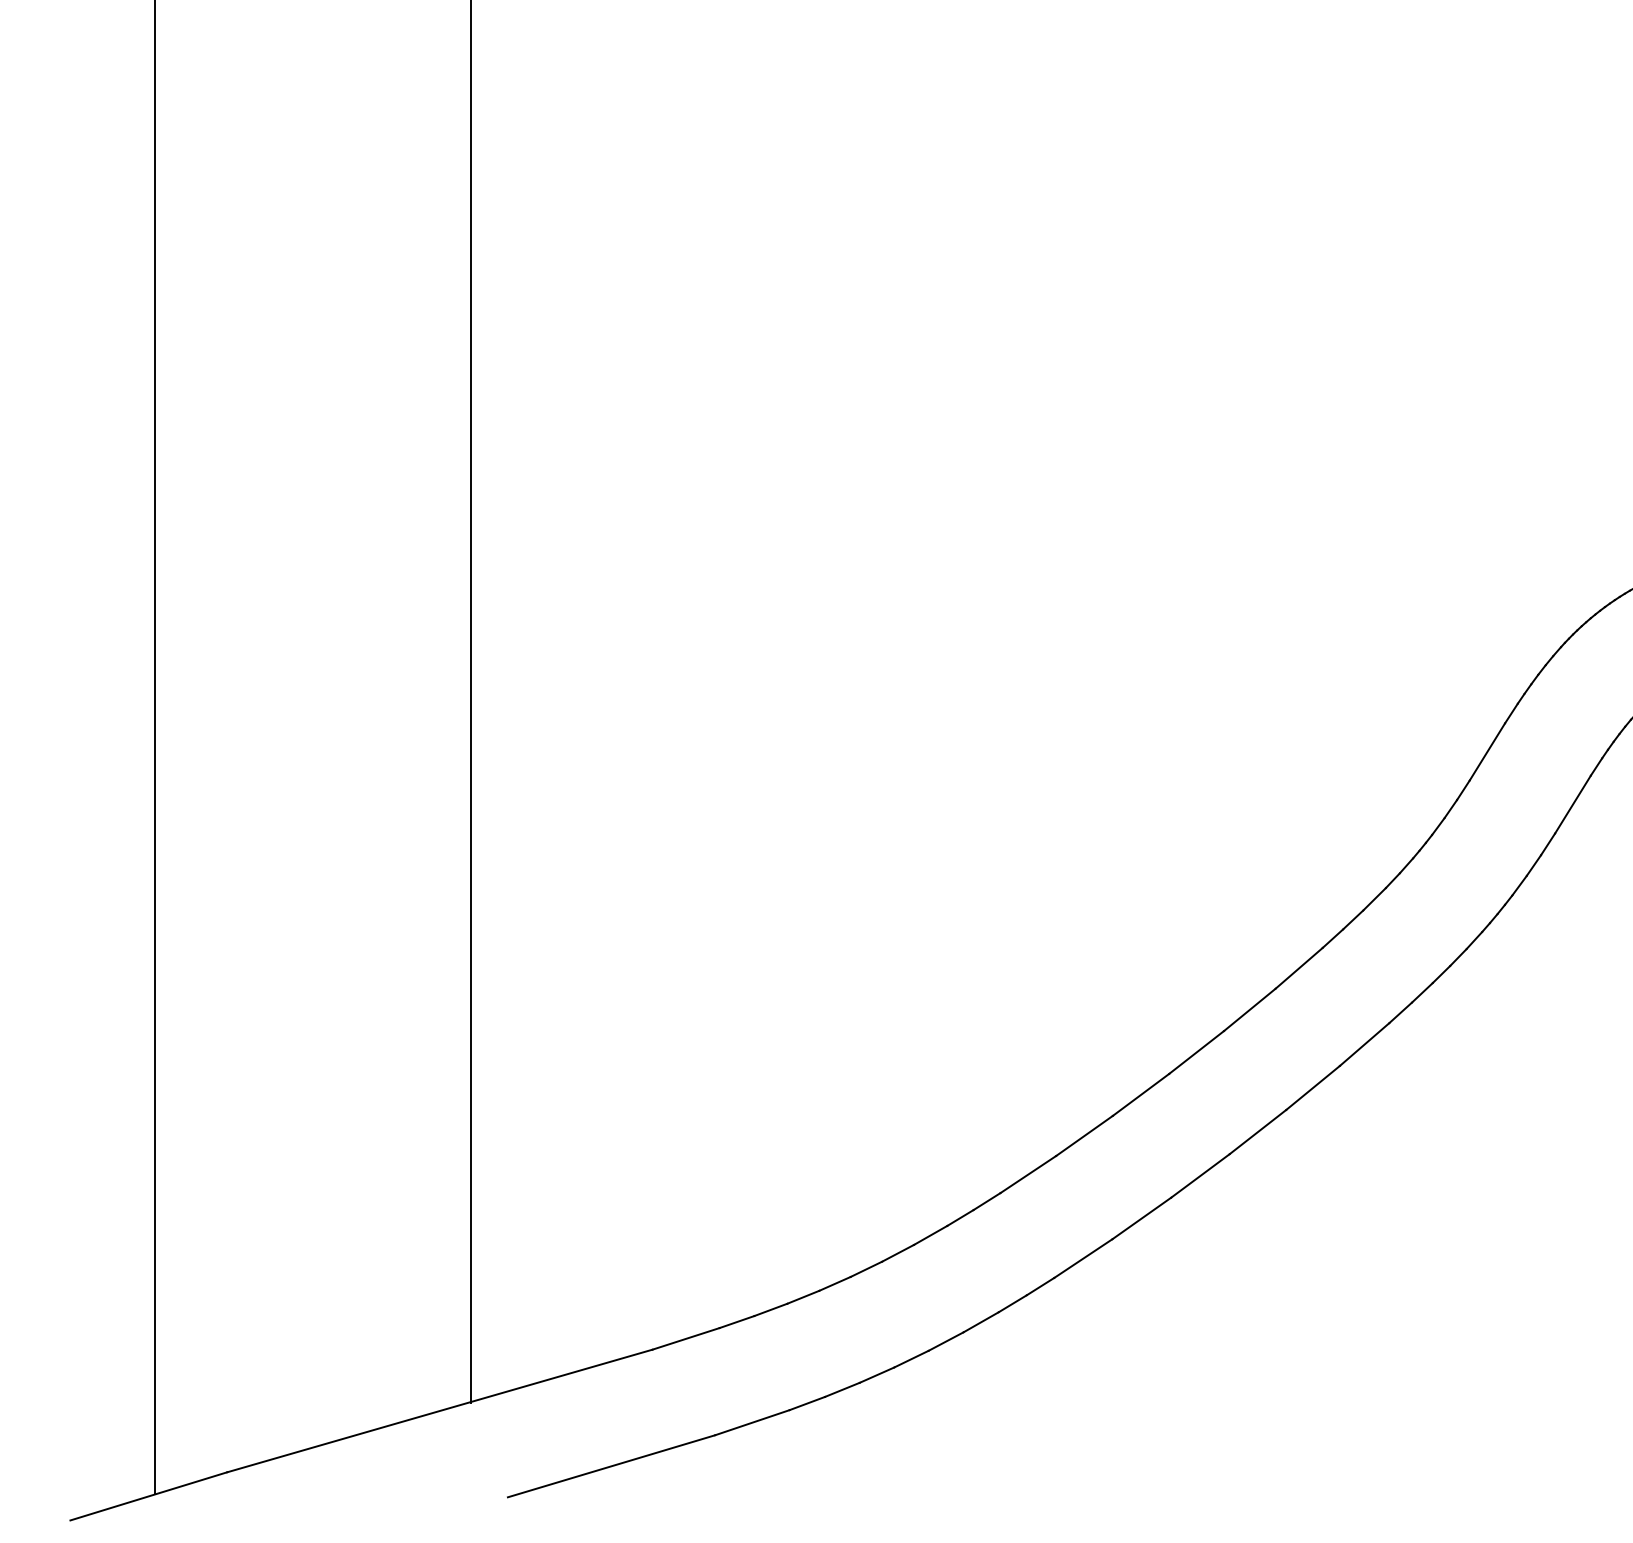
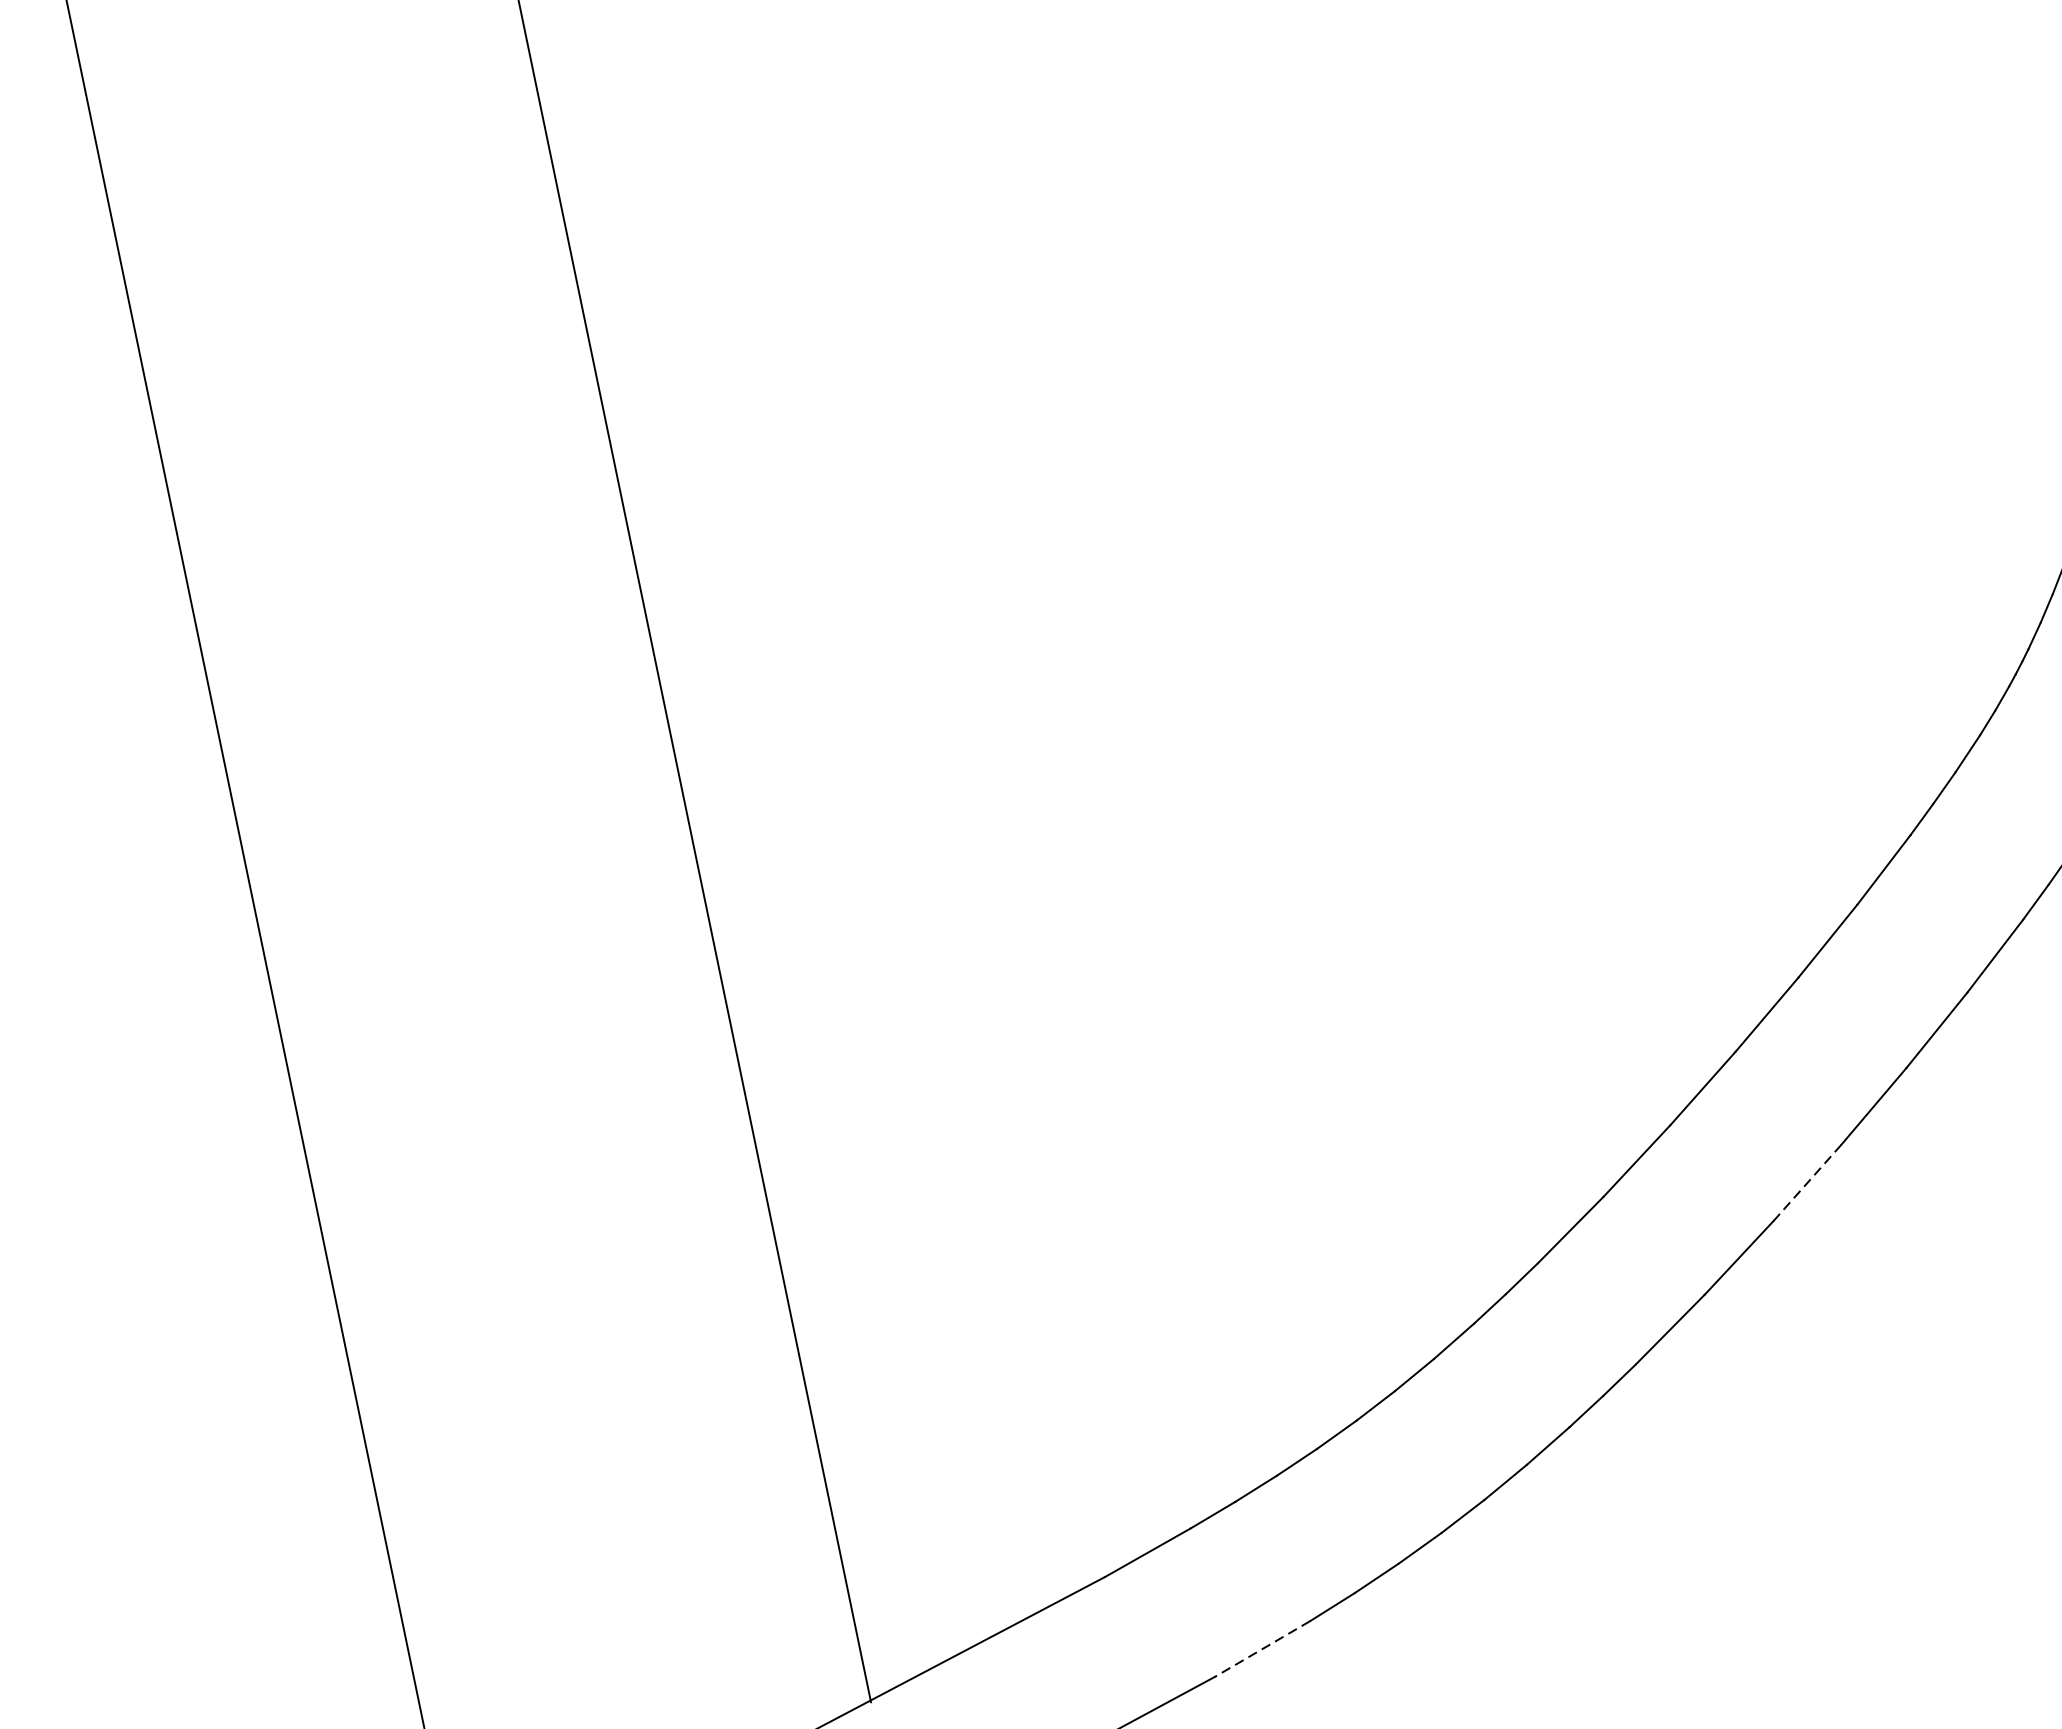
line: (1200, 1176) -> (1807, 1183), solid -> dashed
line: (751, 1422) -> (1261, 1648), solid -> dashed

